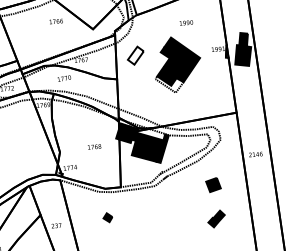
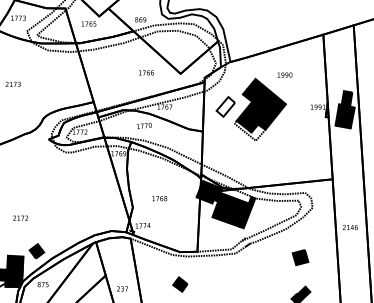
text: (56, 21) -> (146, 72), moved
part: (177, 63) -> (260, 108), moved
text: (94, 146) -> (159, 198), moved
part: (108, 217) -> (180, 284), size x1.43

